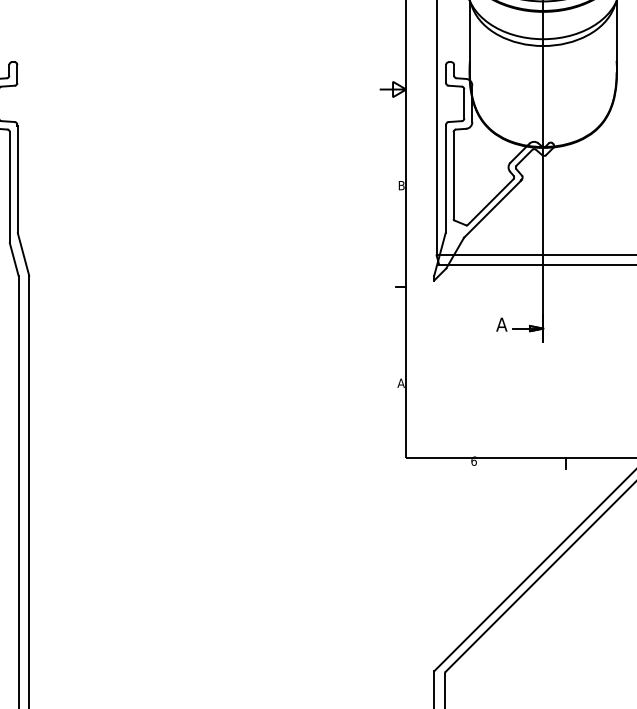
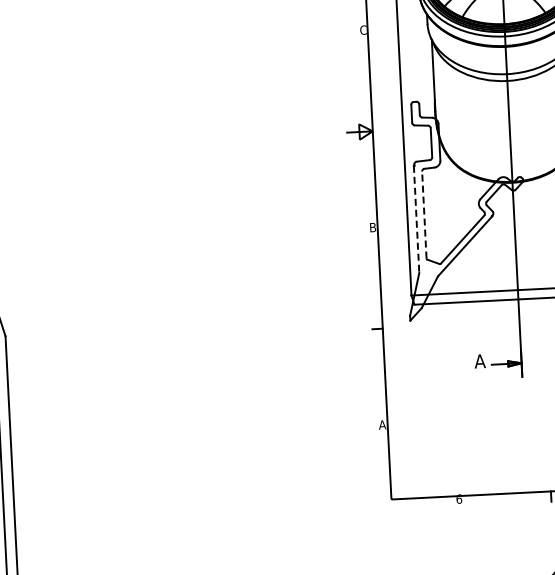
line: (453, 175) -> (424, 214), solid -> dashed
line: (445, 179) -> (416, 219), solid -> dashed

